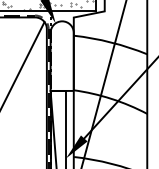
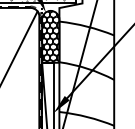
hatch: (61, 55) -> (50, 36), added

